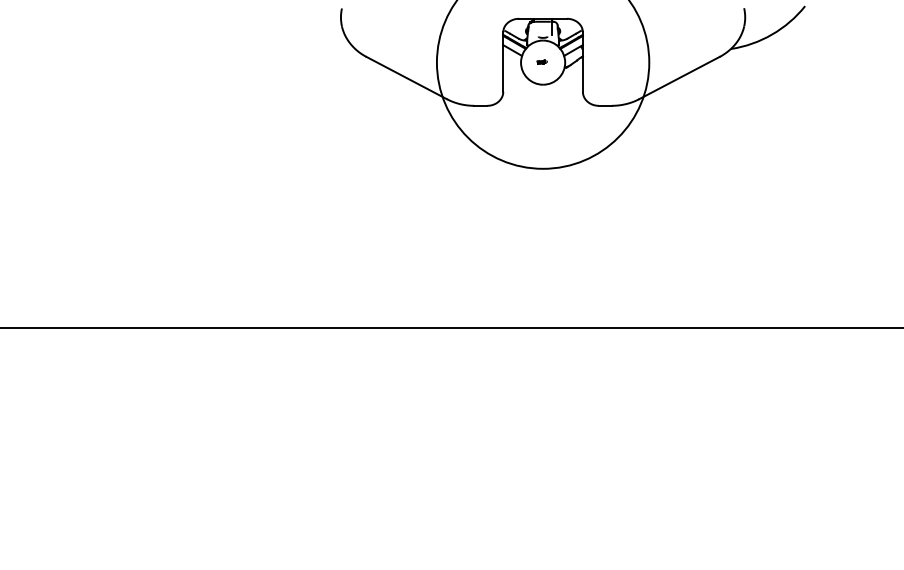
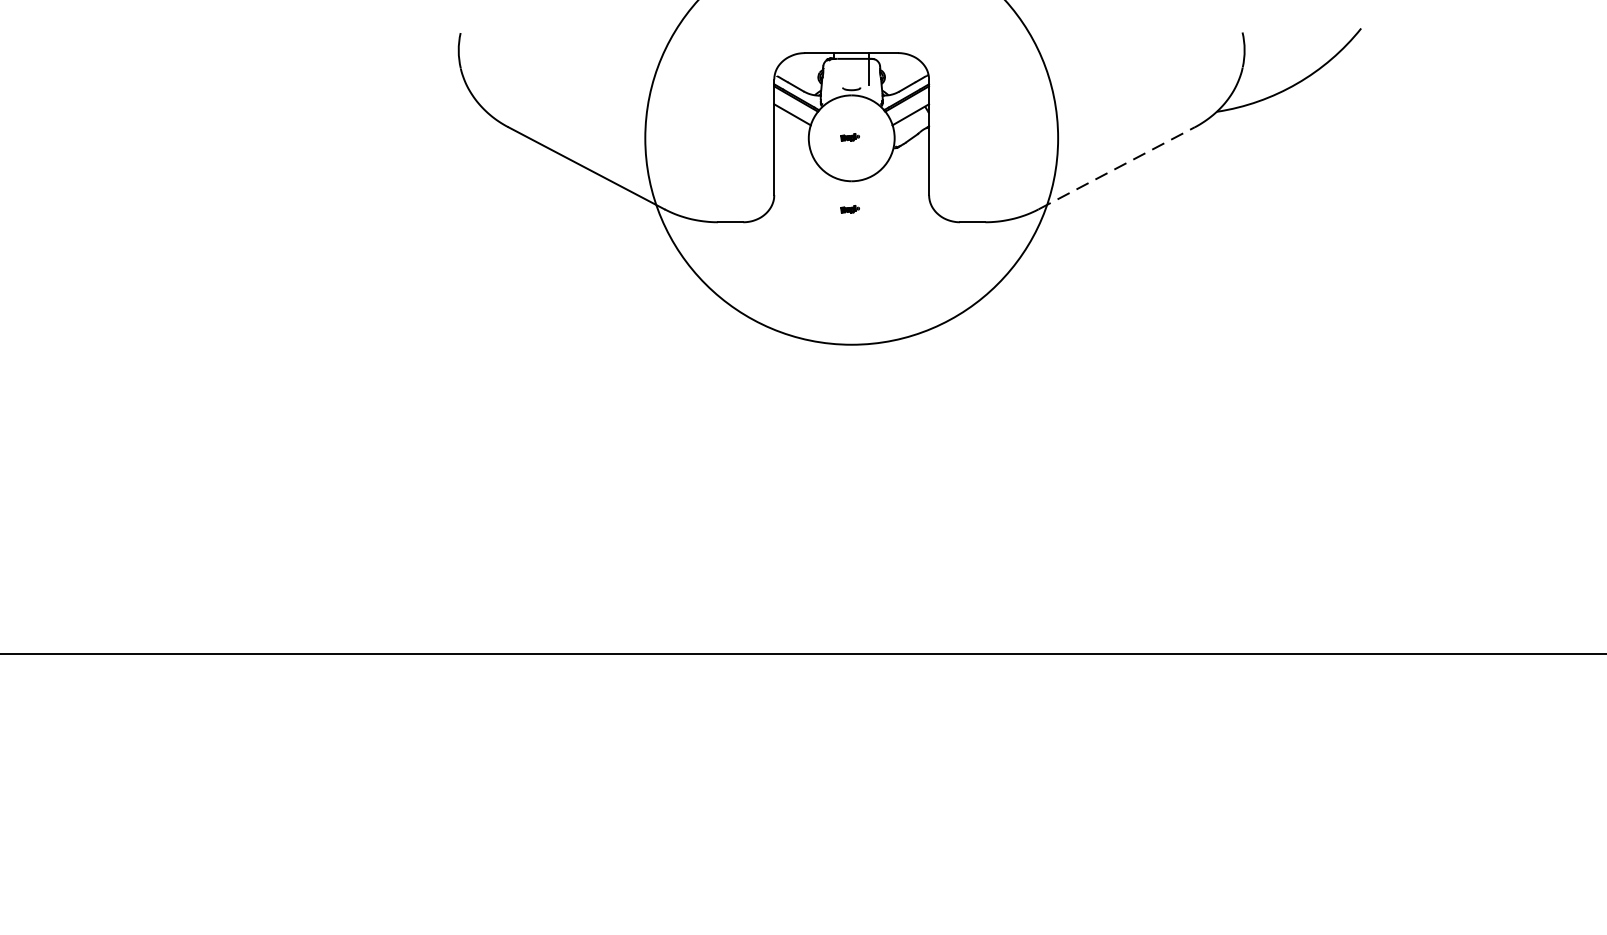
line: (679, 77) -> (1116, 167), solid -> dashed
part: (541, 98) -> (848, 208), added

